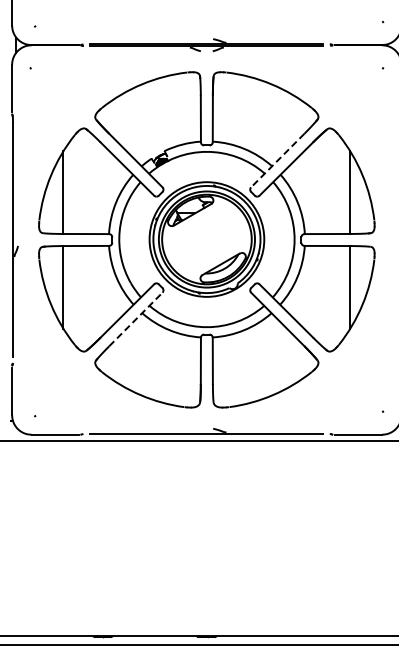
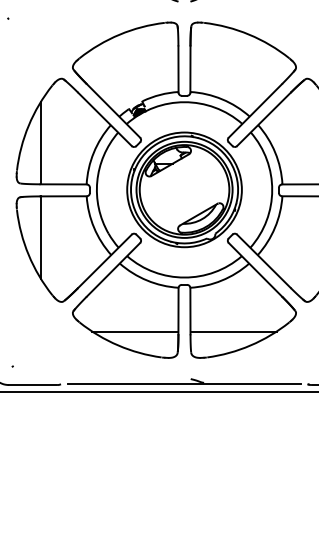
line: (277, 160) -> (255, 110), dashed -> solid
line: (135, 319) -> (113, 269), dashed -> solid
line: (157, 381) -> (135, 331), added
line: (255, 381) -> (233, 331), added

